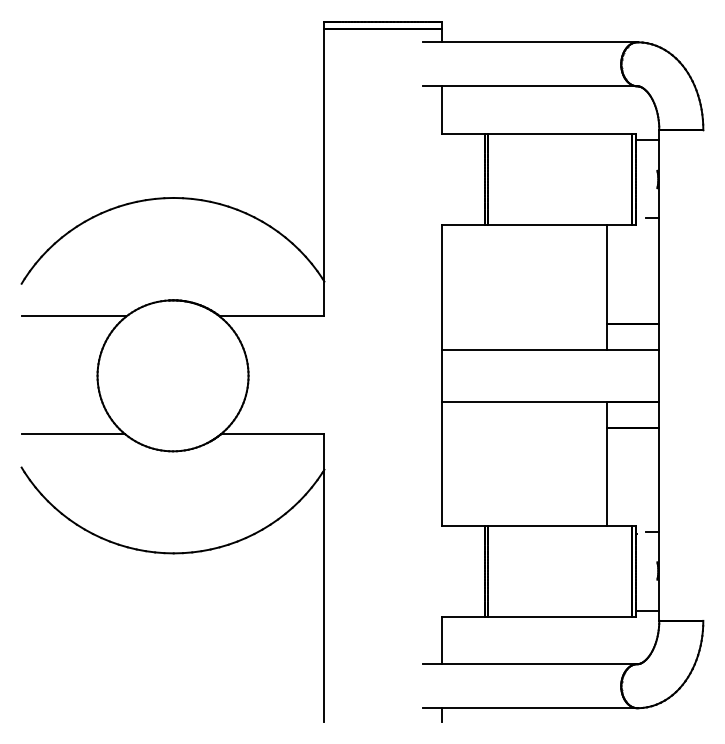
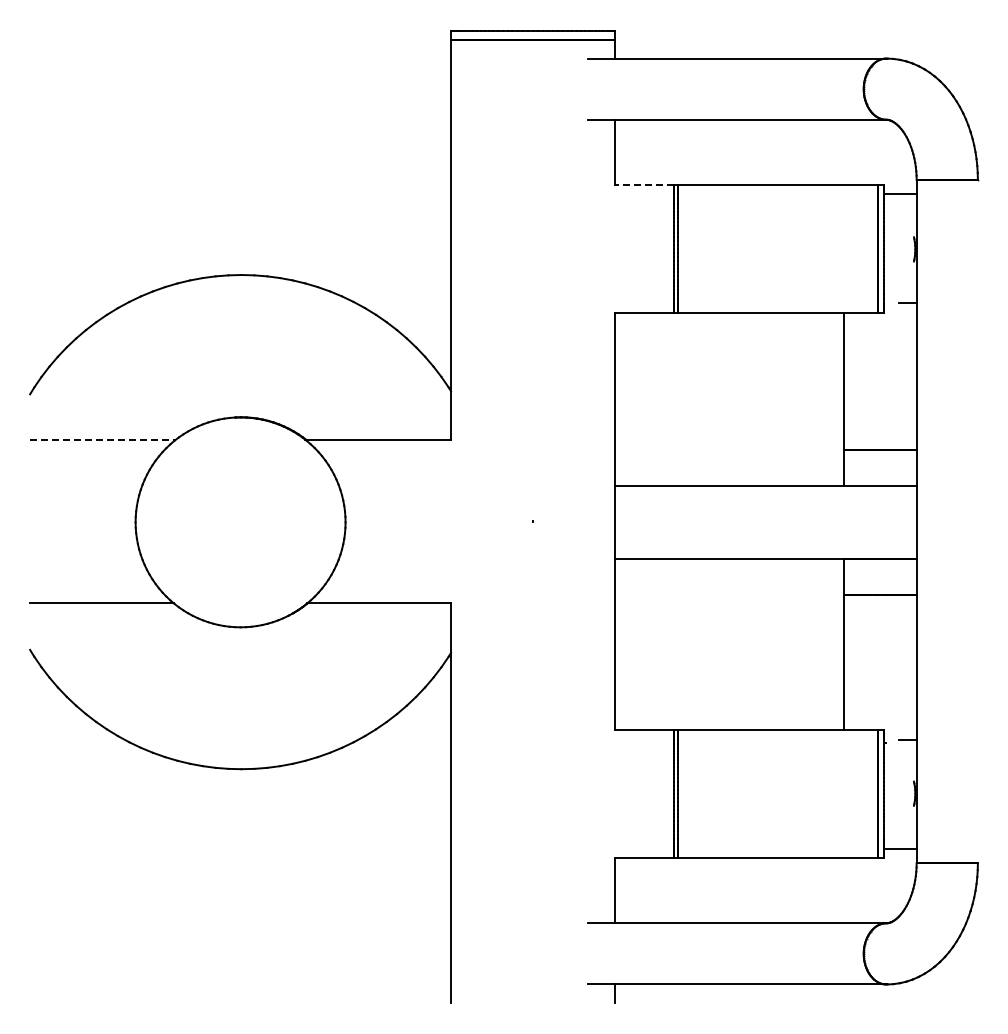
line: (463, 133) -> (644, 185), solid -> dashed
line: (73, 316) -> (102, 439), solid -> dashed

